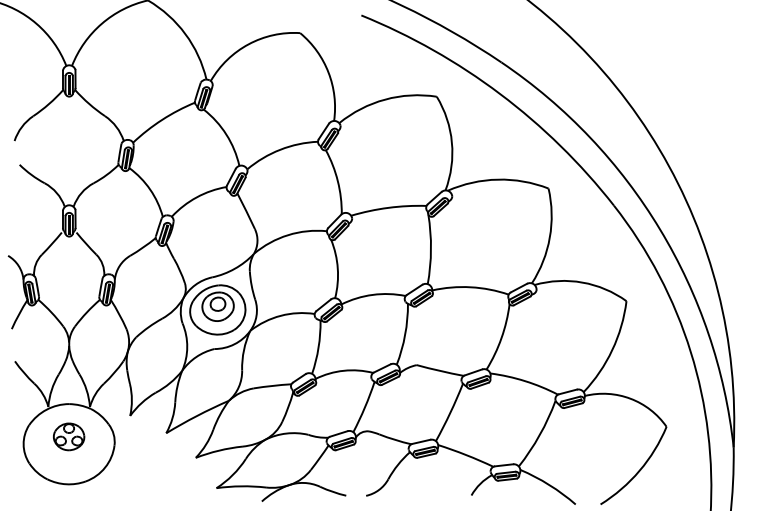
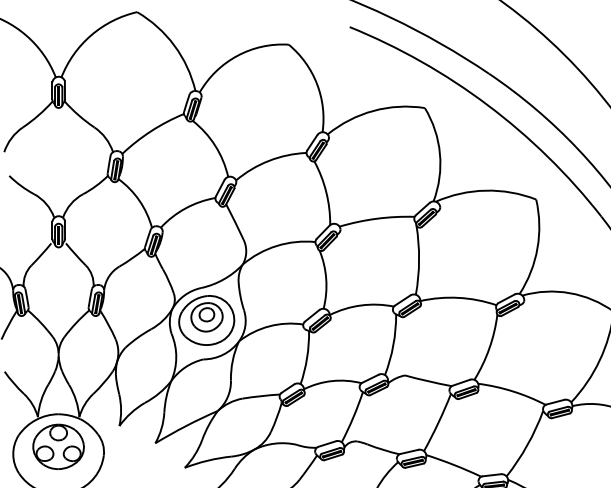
part: (68, 436) -> (57, 446), size x1.67

